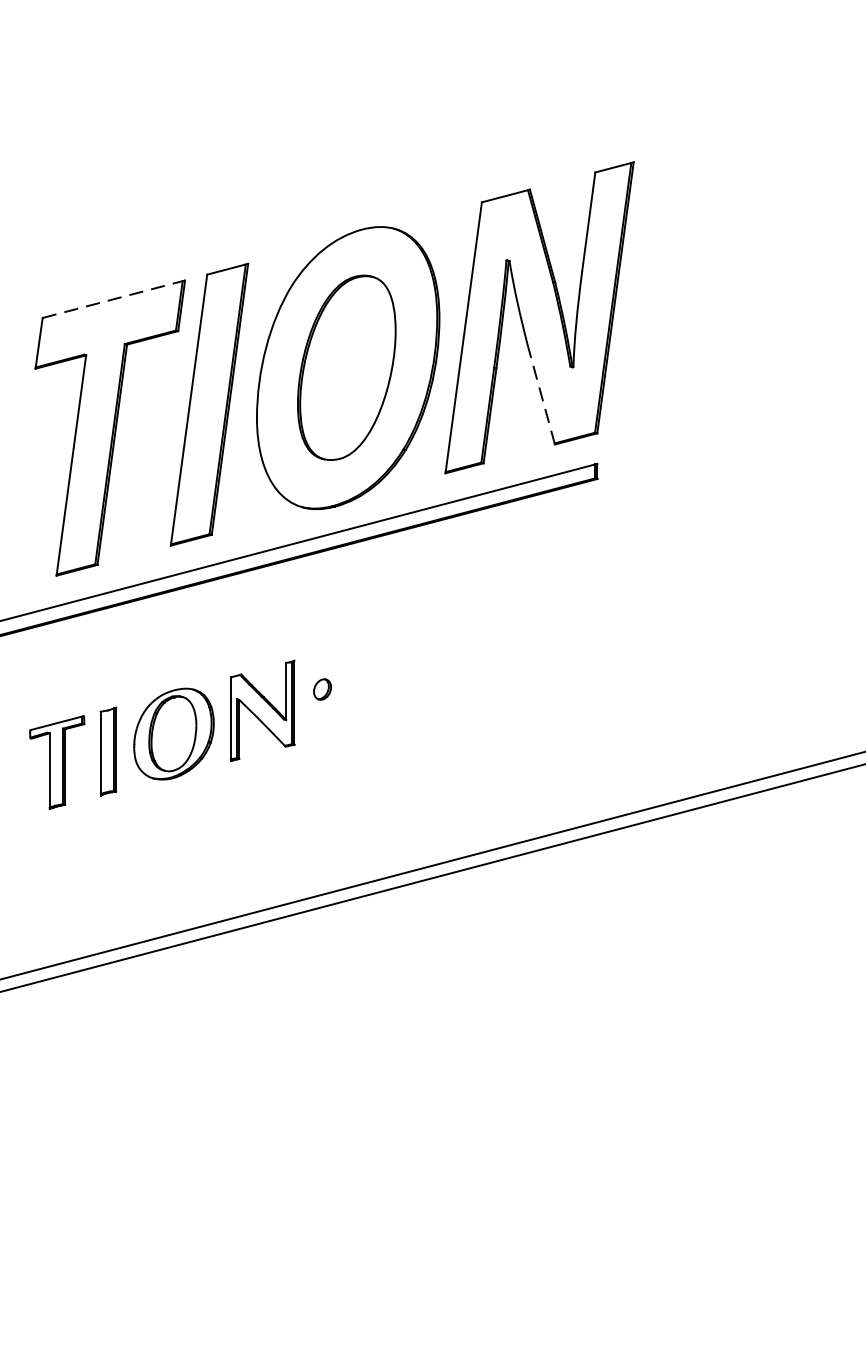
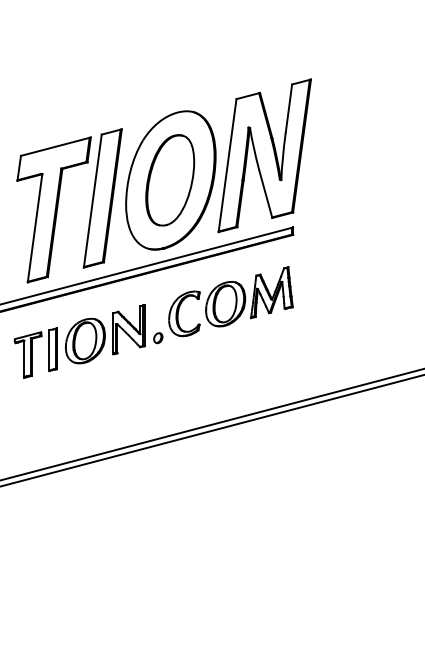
line: (115, 298) -> (56, 146), dashed -> solid
line: (541, 396) -> (265, 194), dashed -> solid
part: (469, 614) -> (230, 301), added
part: (161, 734) -> (79, 341), moved

